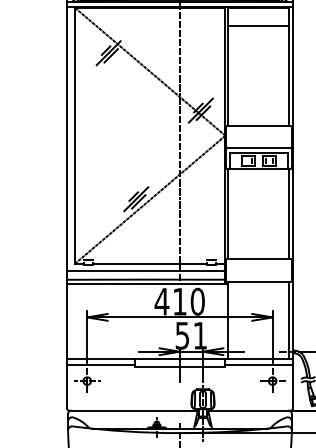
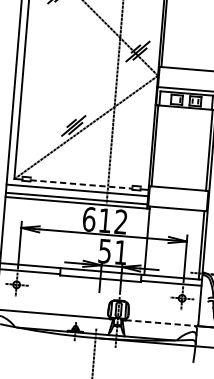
line: (150, 263) -> (81, 184), solid -> dashed
text: (179, 301) -> (104, 220), 410 -> 612
line: (250, 410) -> (160, 323), solid -> dashed

